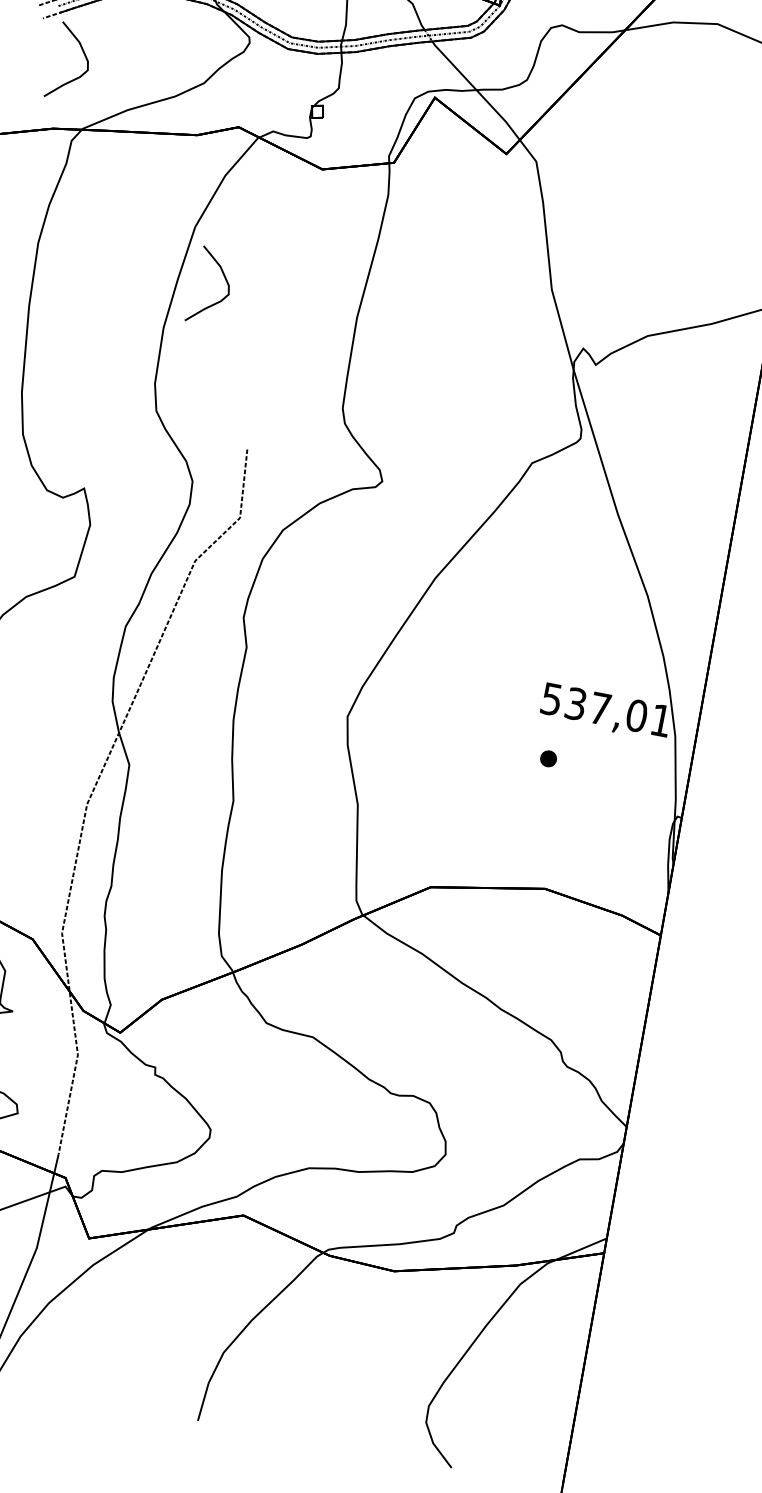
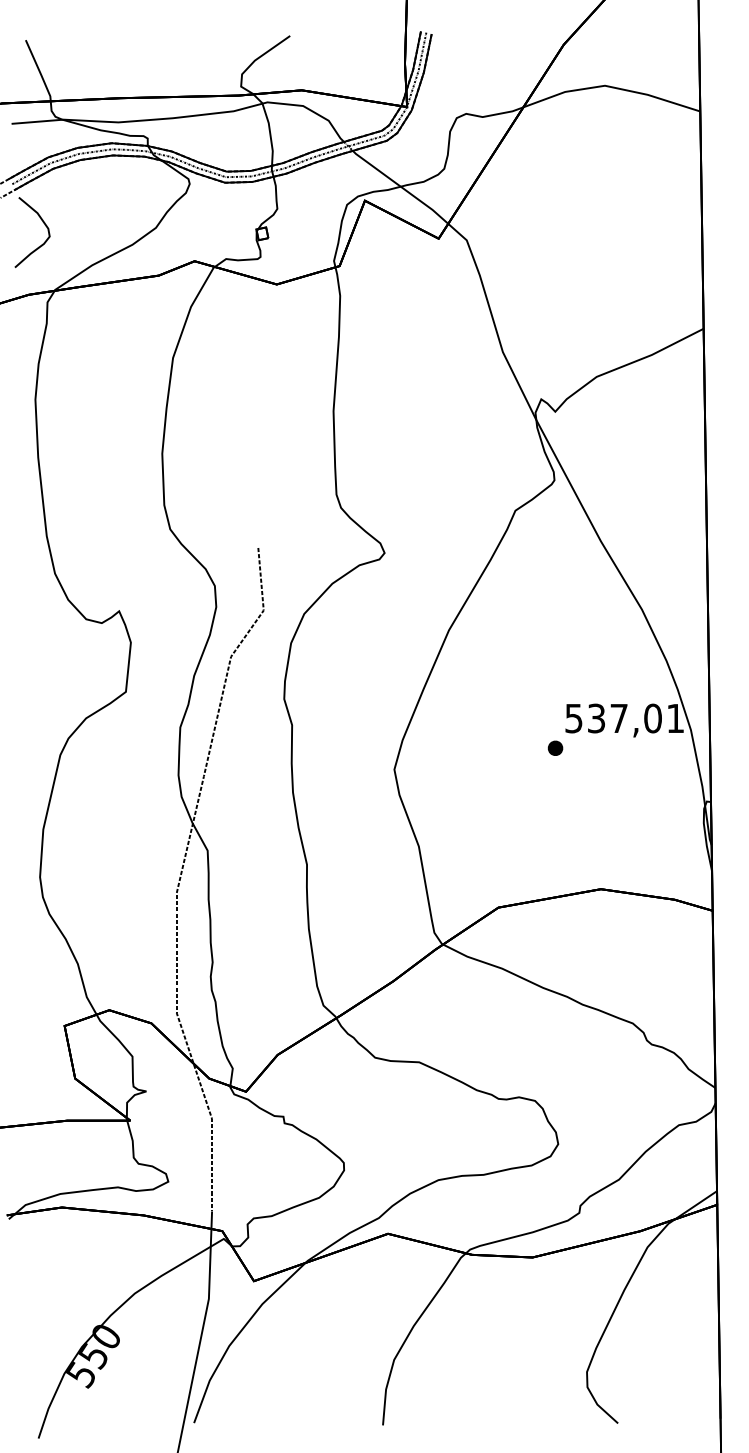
part: (225, 281) -> (209, 401), removed
part: (548, 757) -> (555, 747), moved

